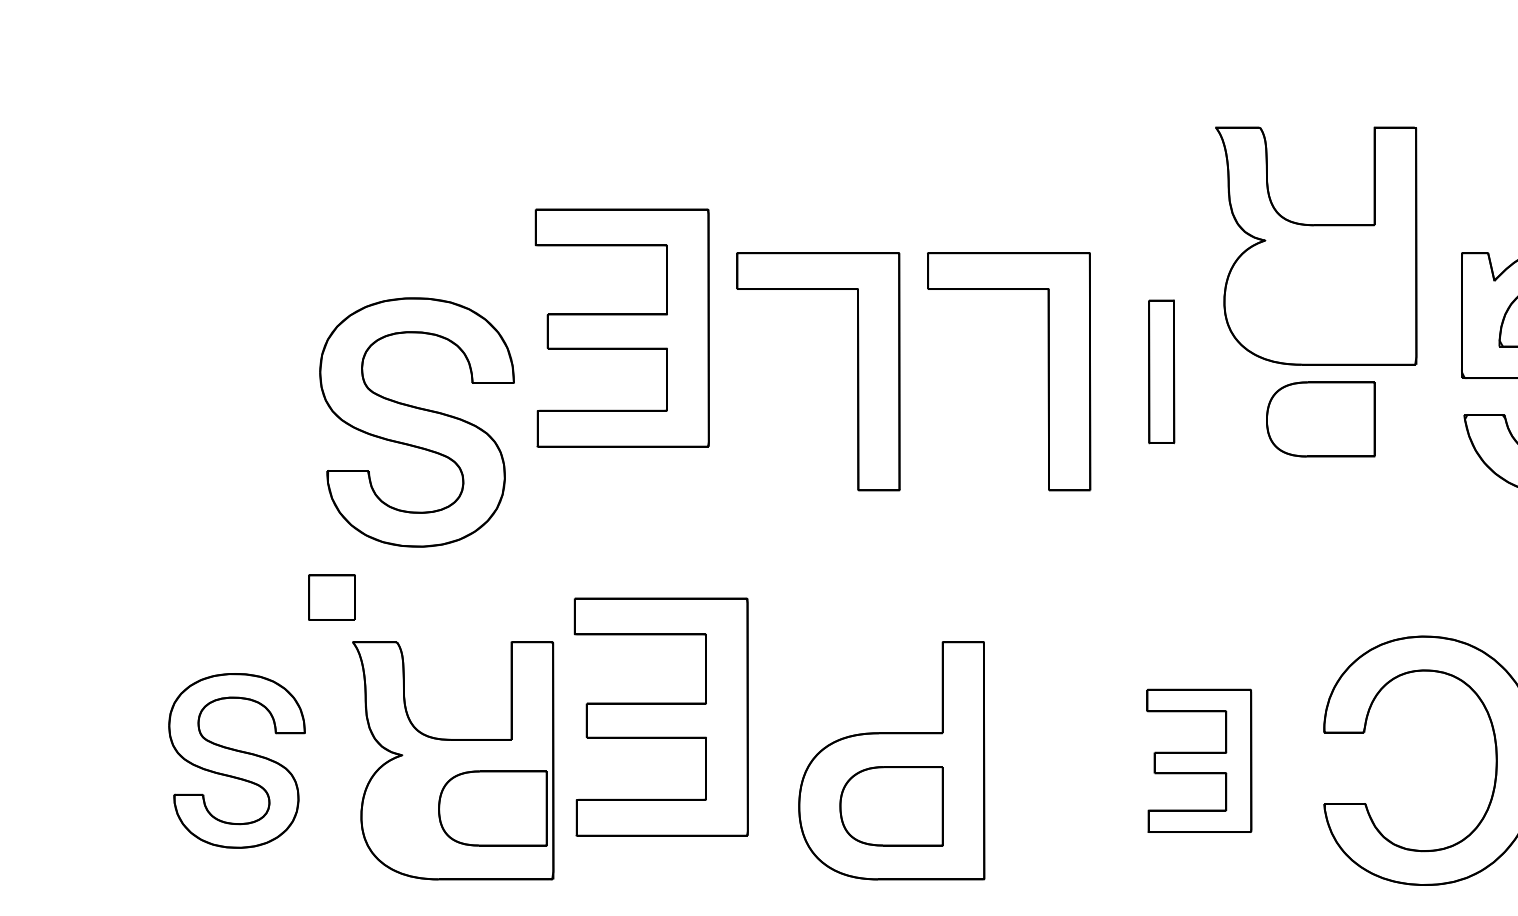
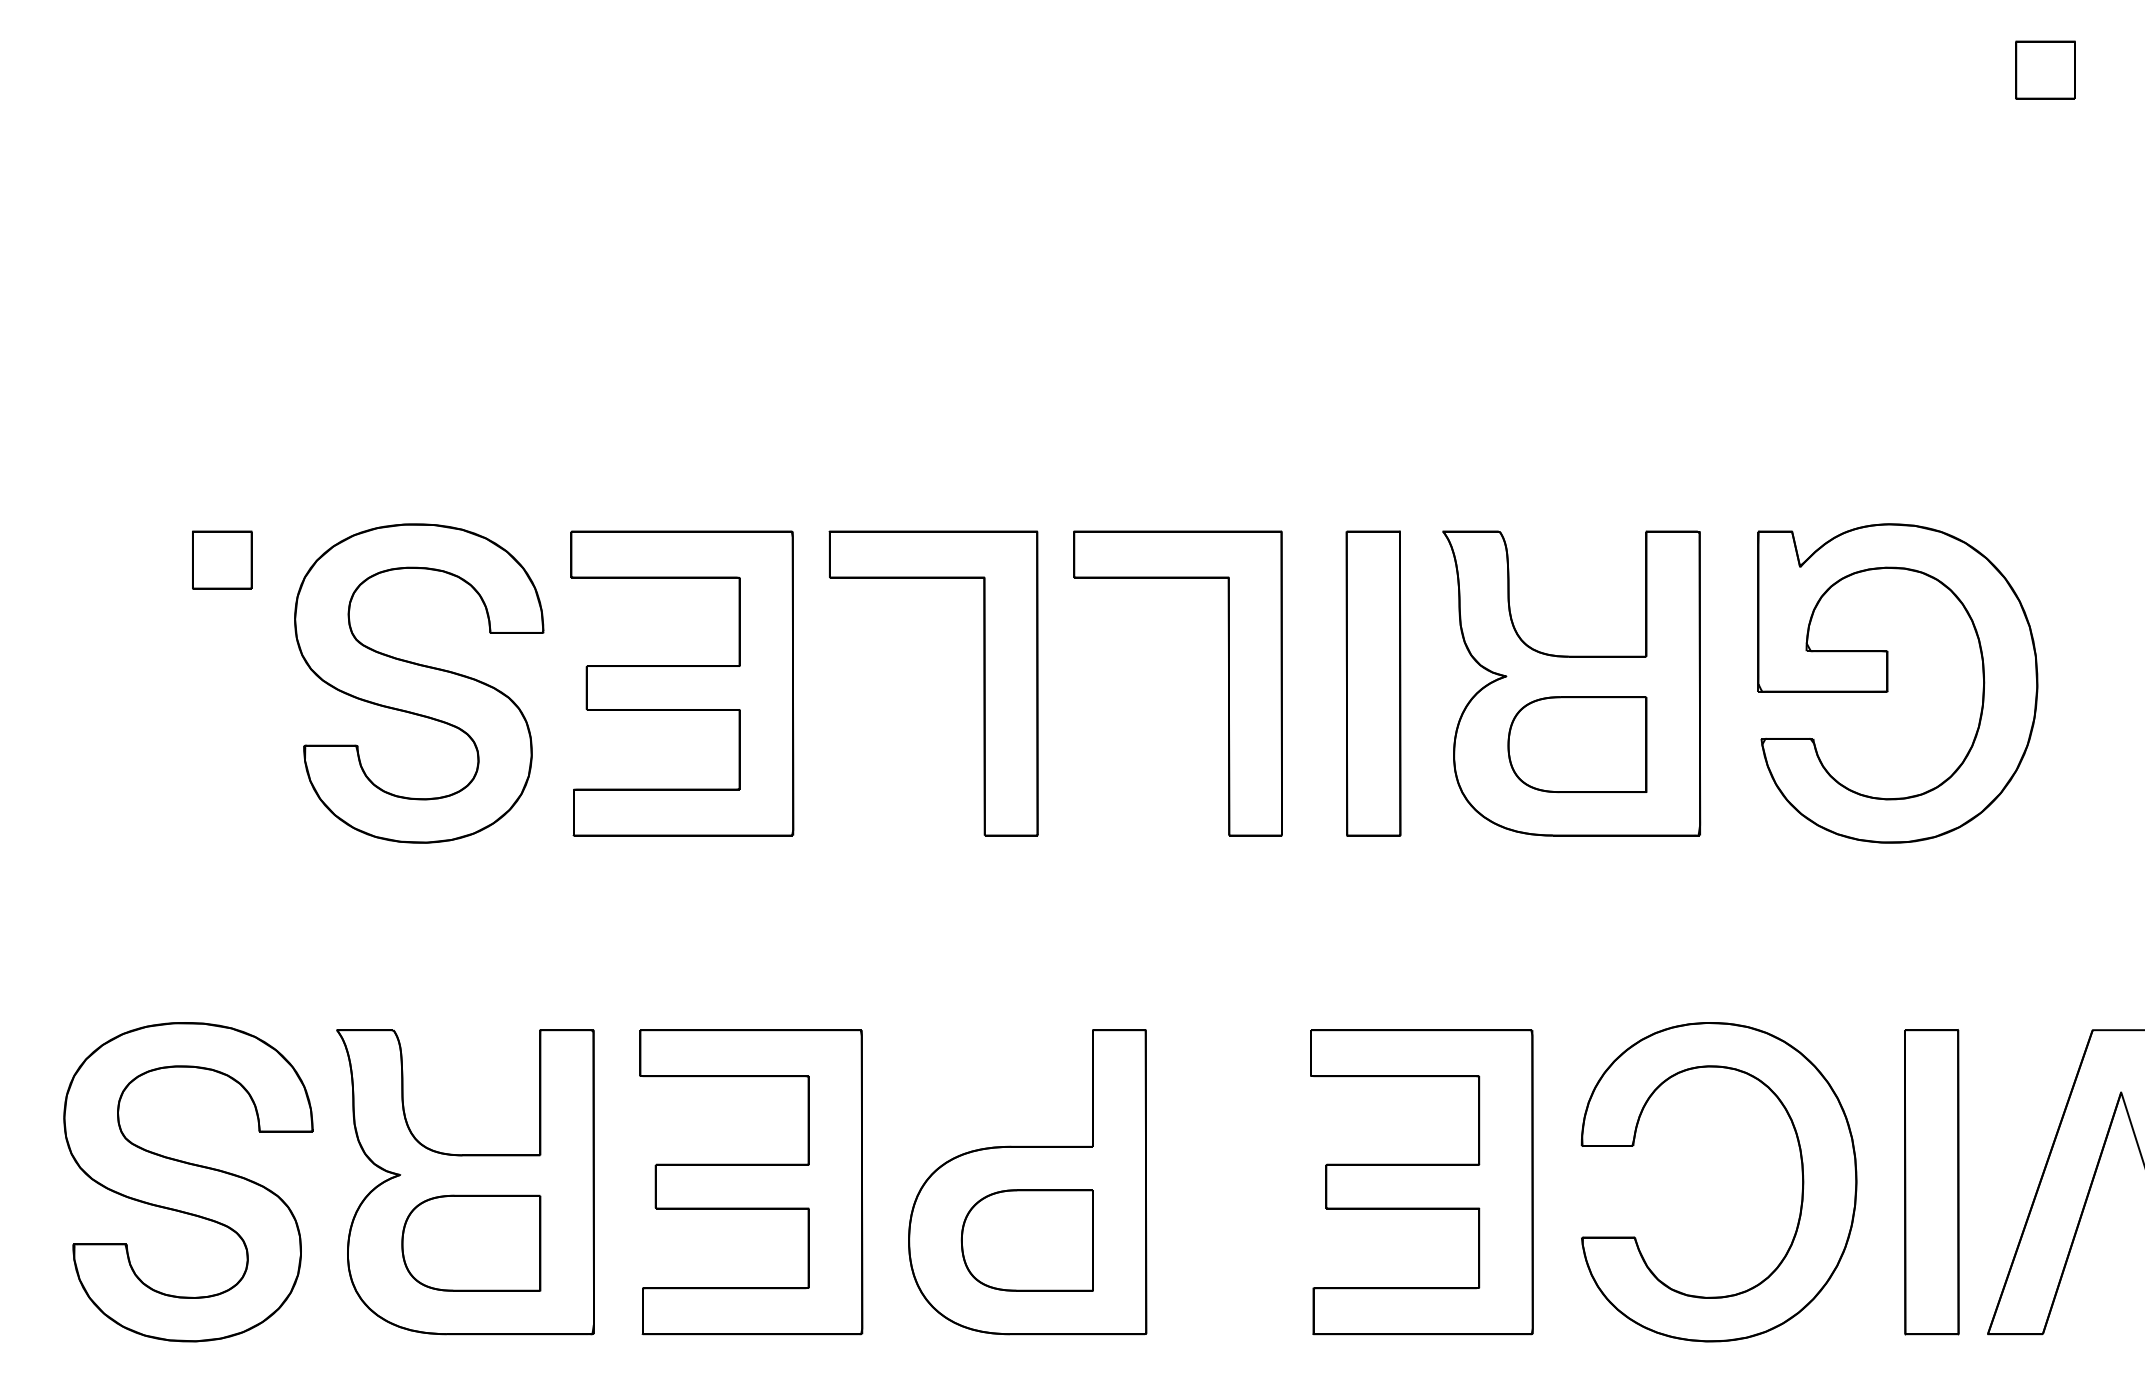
part: (1316, 246) -> (1571, 683), moved
part: (622, 328) -> (682, 683), moved
part: (1161, 371) -> (1373, 683), size x1.67
part: (417, 422) -> (419, 683), moved
part: (332, 597) -> (222, 559), moved
part: (661, 717) -> (751, 1182), moved
part: (237, 761) -> (188, 1182), size x1.43
part: (1199, 761) -> (1421, 1182), size x1.67
part: (492, 807) -> (471, 1242), moved

